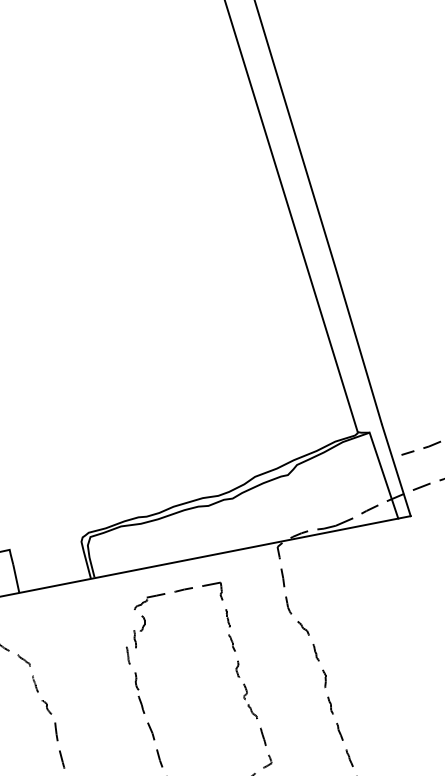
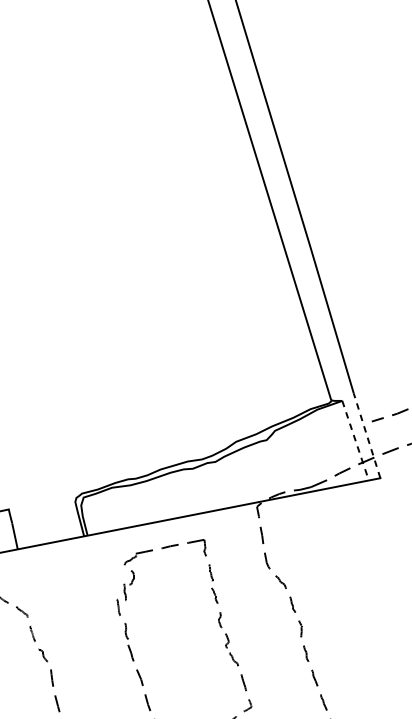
line: (396, 470) -> (367, 435), solid -> dashed
line: (384, 476) -> (356, 441), solid -> dashed

